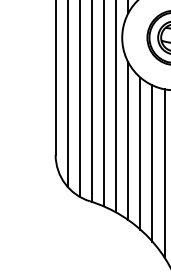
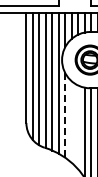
line: (128, 142) -> (65, 116), solid -> dashed
line: (139, 152) -> (71, 121), removed
line: (152, 163) -> (78, 127), removed

